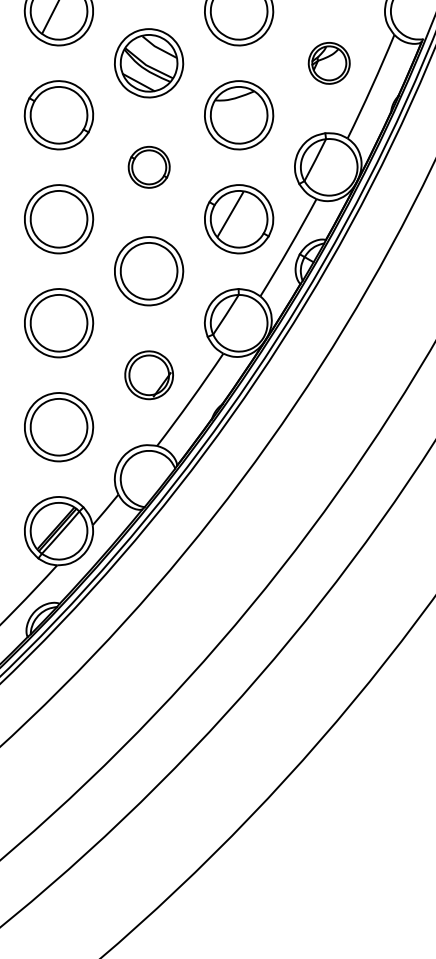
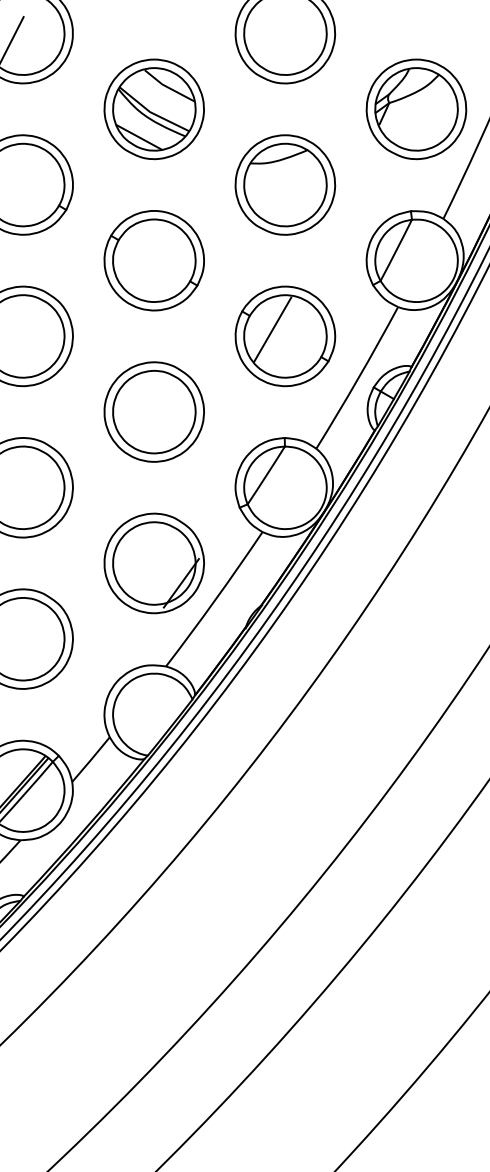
part: (329, 63) -> (417, 109), size x1.67
part: (149, 167) -> (154, 261), size x1.67
part: (149, 375) -> (154, 563), size x1.43

